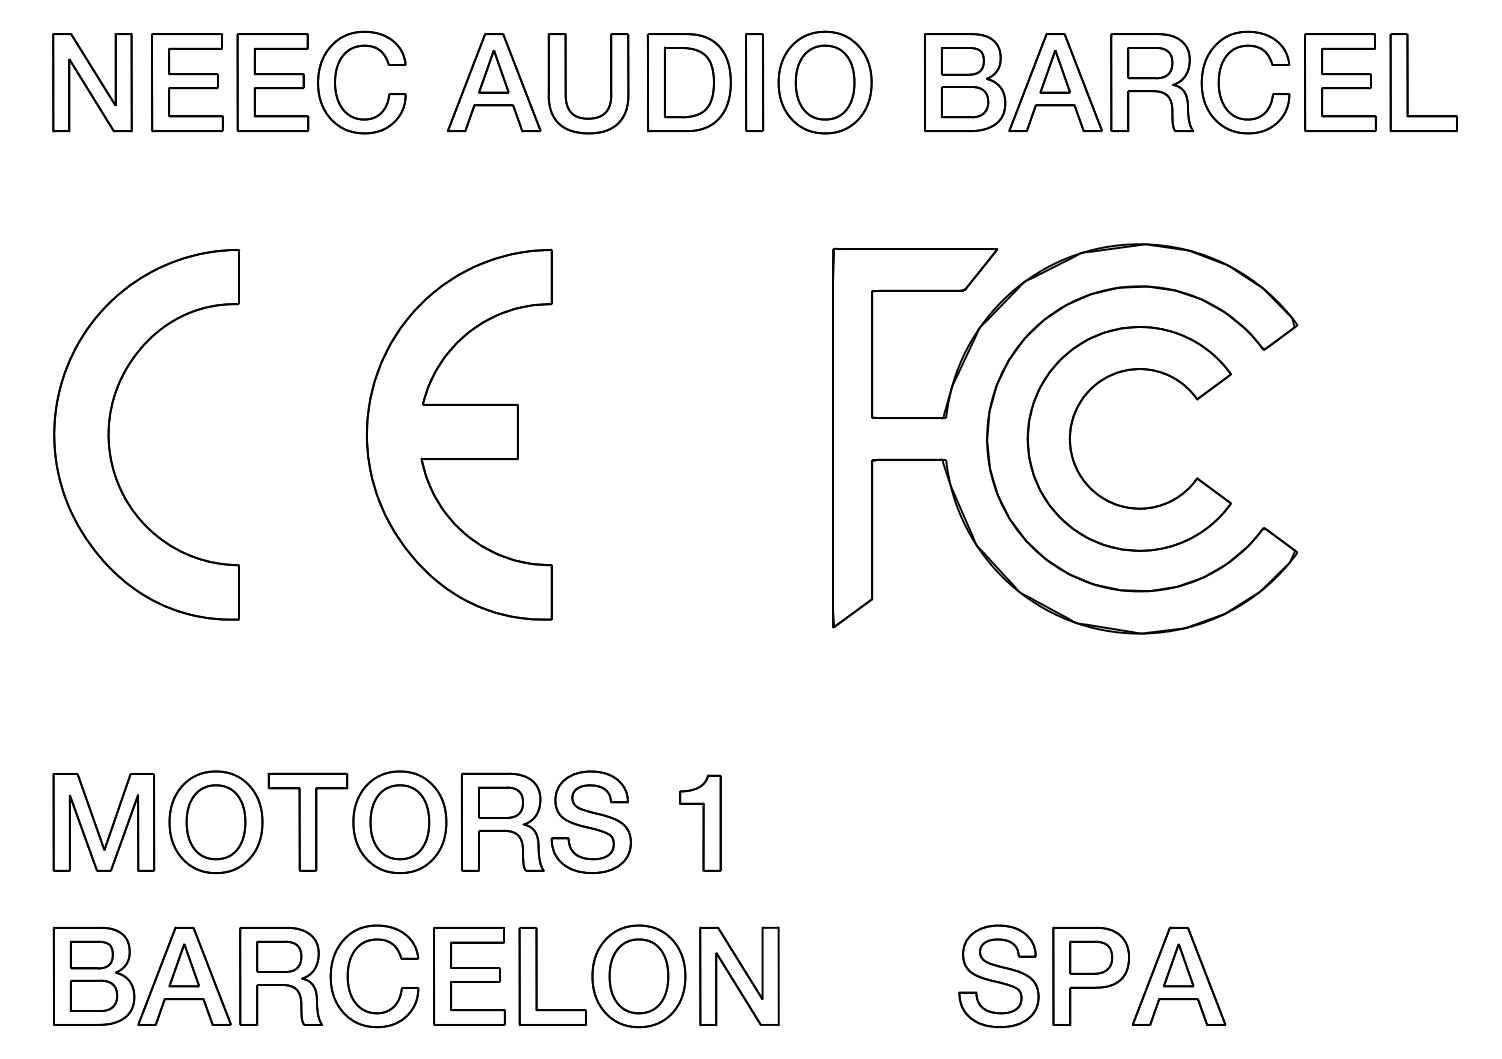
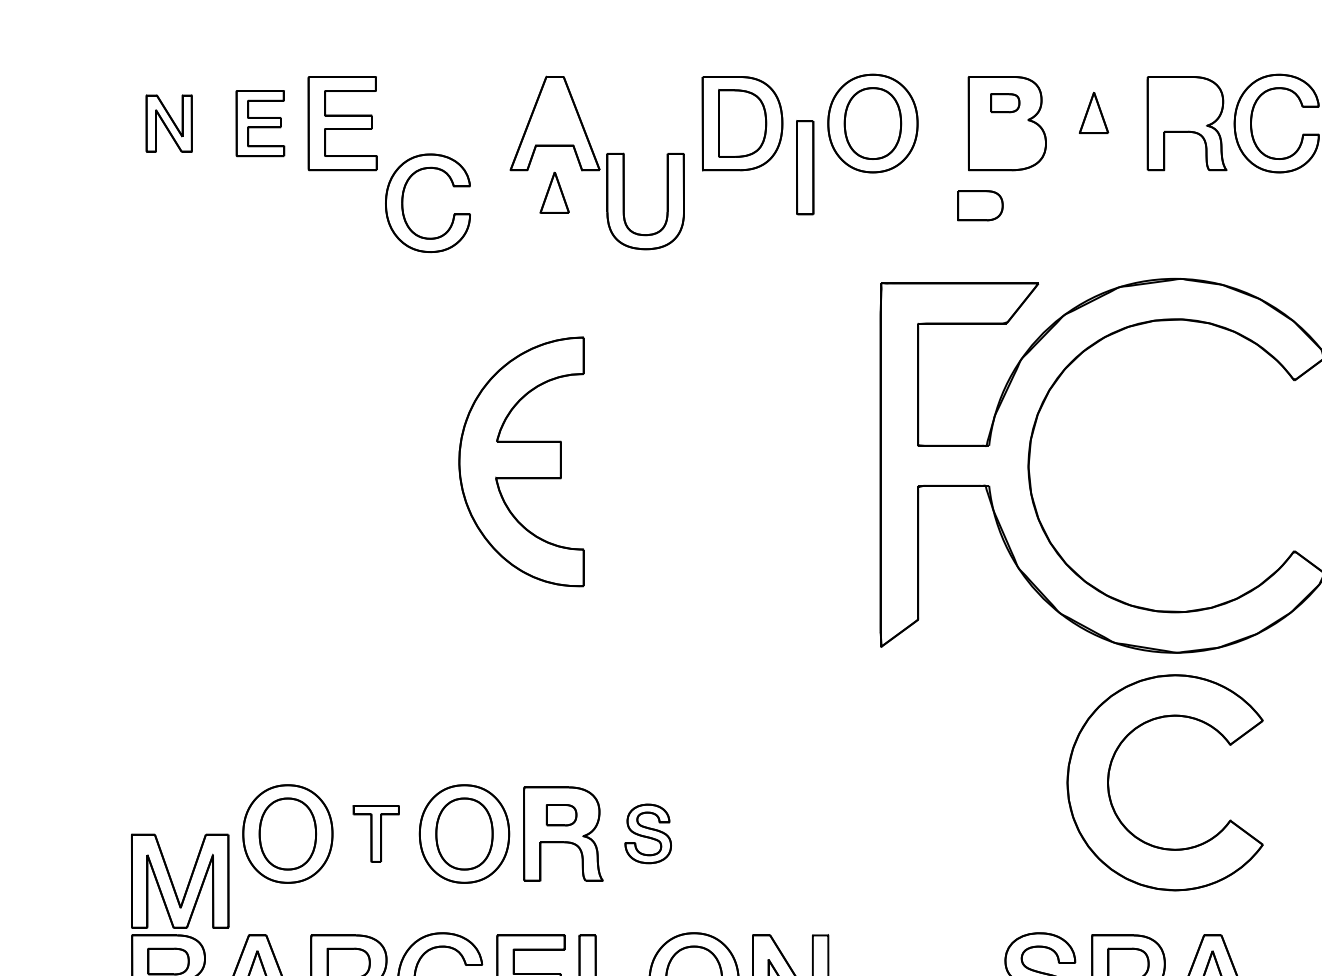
part: (962, 61) -> (1004, 103), size x0.7
part: (1150, 63) -> (1185, 105), removed
part: (493, 71) -> (554, 192), moved
part: (336, 80) -> (403, 201), moved
part: (92, 82) -> (169, 123), size x0.6
part: (187, 82) -> (260, 123), size x0.7
part: (754, 82) -> (805, 167), moved
part: (1055, 82) -> (1094, 123), removed
part: (566, 83) -> (624, 201), moved
part: (964, 102) -> (979, 206), moved
part: (109, 434) -> (185, 461), removed
part: (458, 434) -> (520, 461), size x0.7
part: (1071, 434) -> (1109, 778), moved
part: (500, 802) -> (561, 815), size x0.7
part: (307, 821) -> (375, 833), size x0.6
part: (590, 821) -> (647, 833), size x0.6
part: (700, 822) -> (753, 834), removed
part: (96, 823) -> (173, 882), moved

